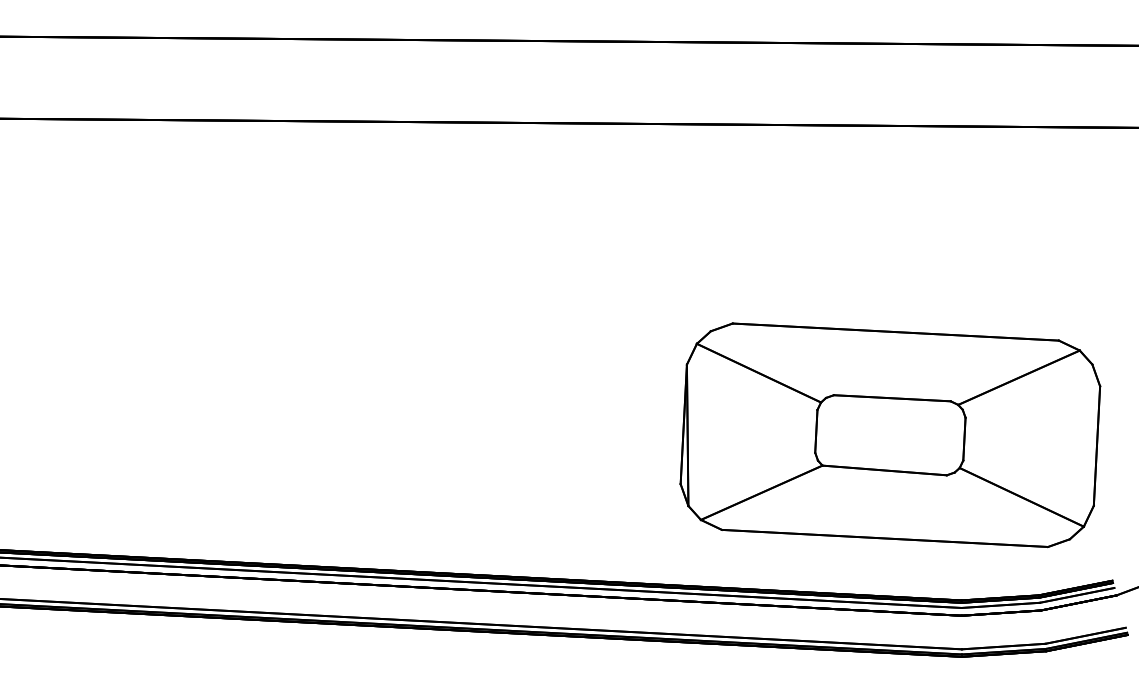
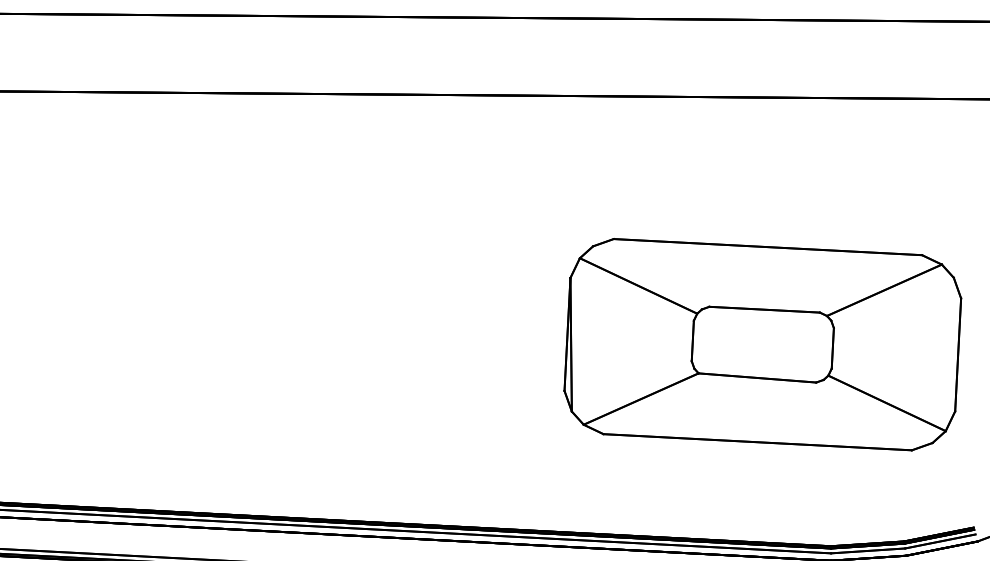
part: (890, 435) -> (762, 344), moved

